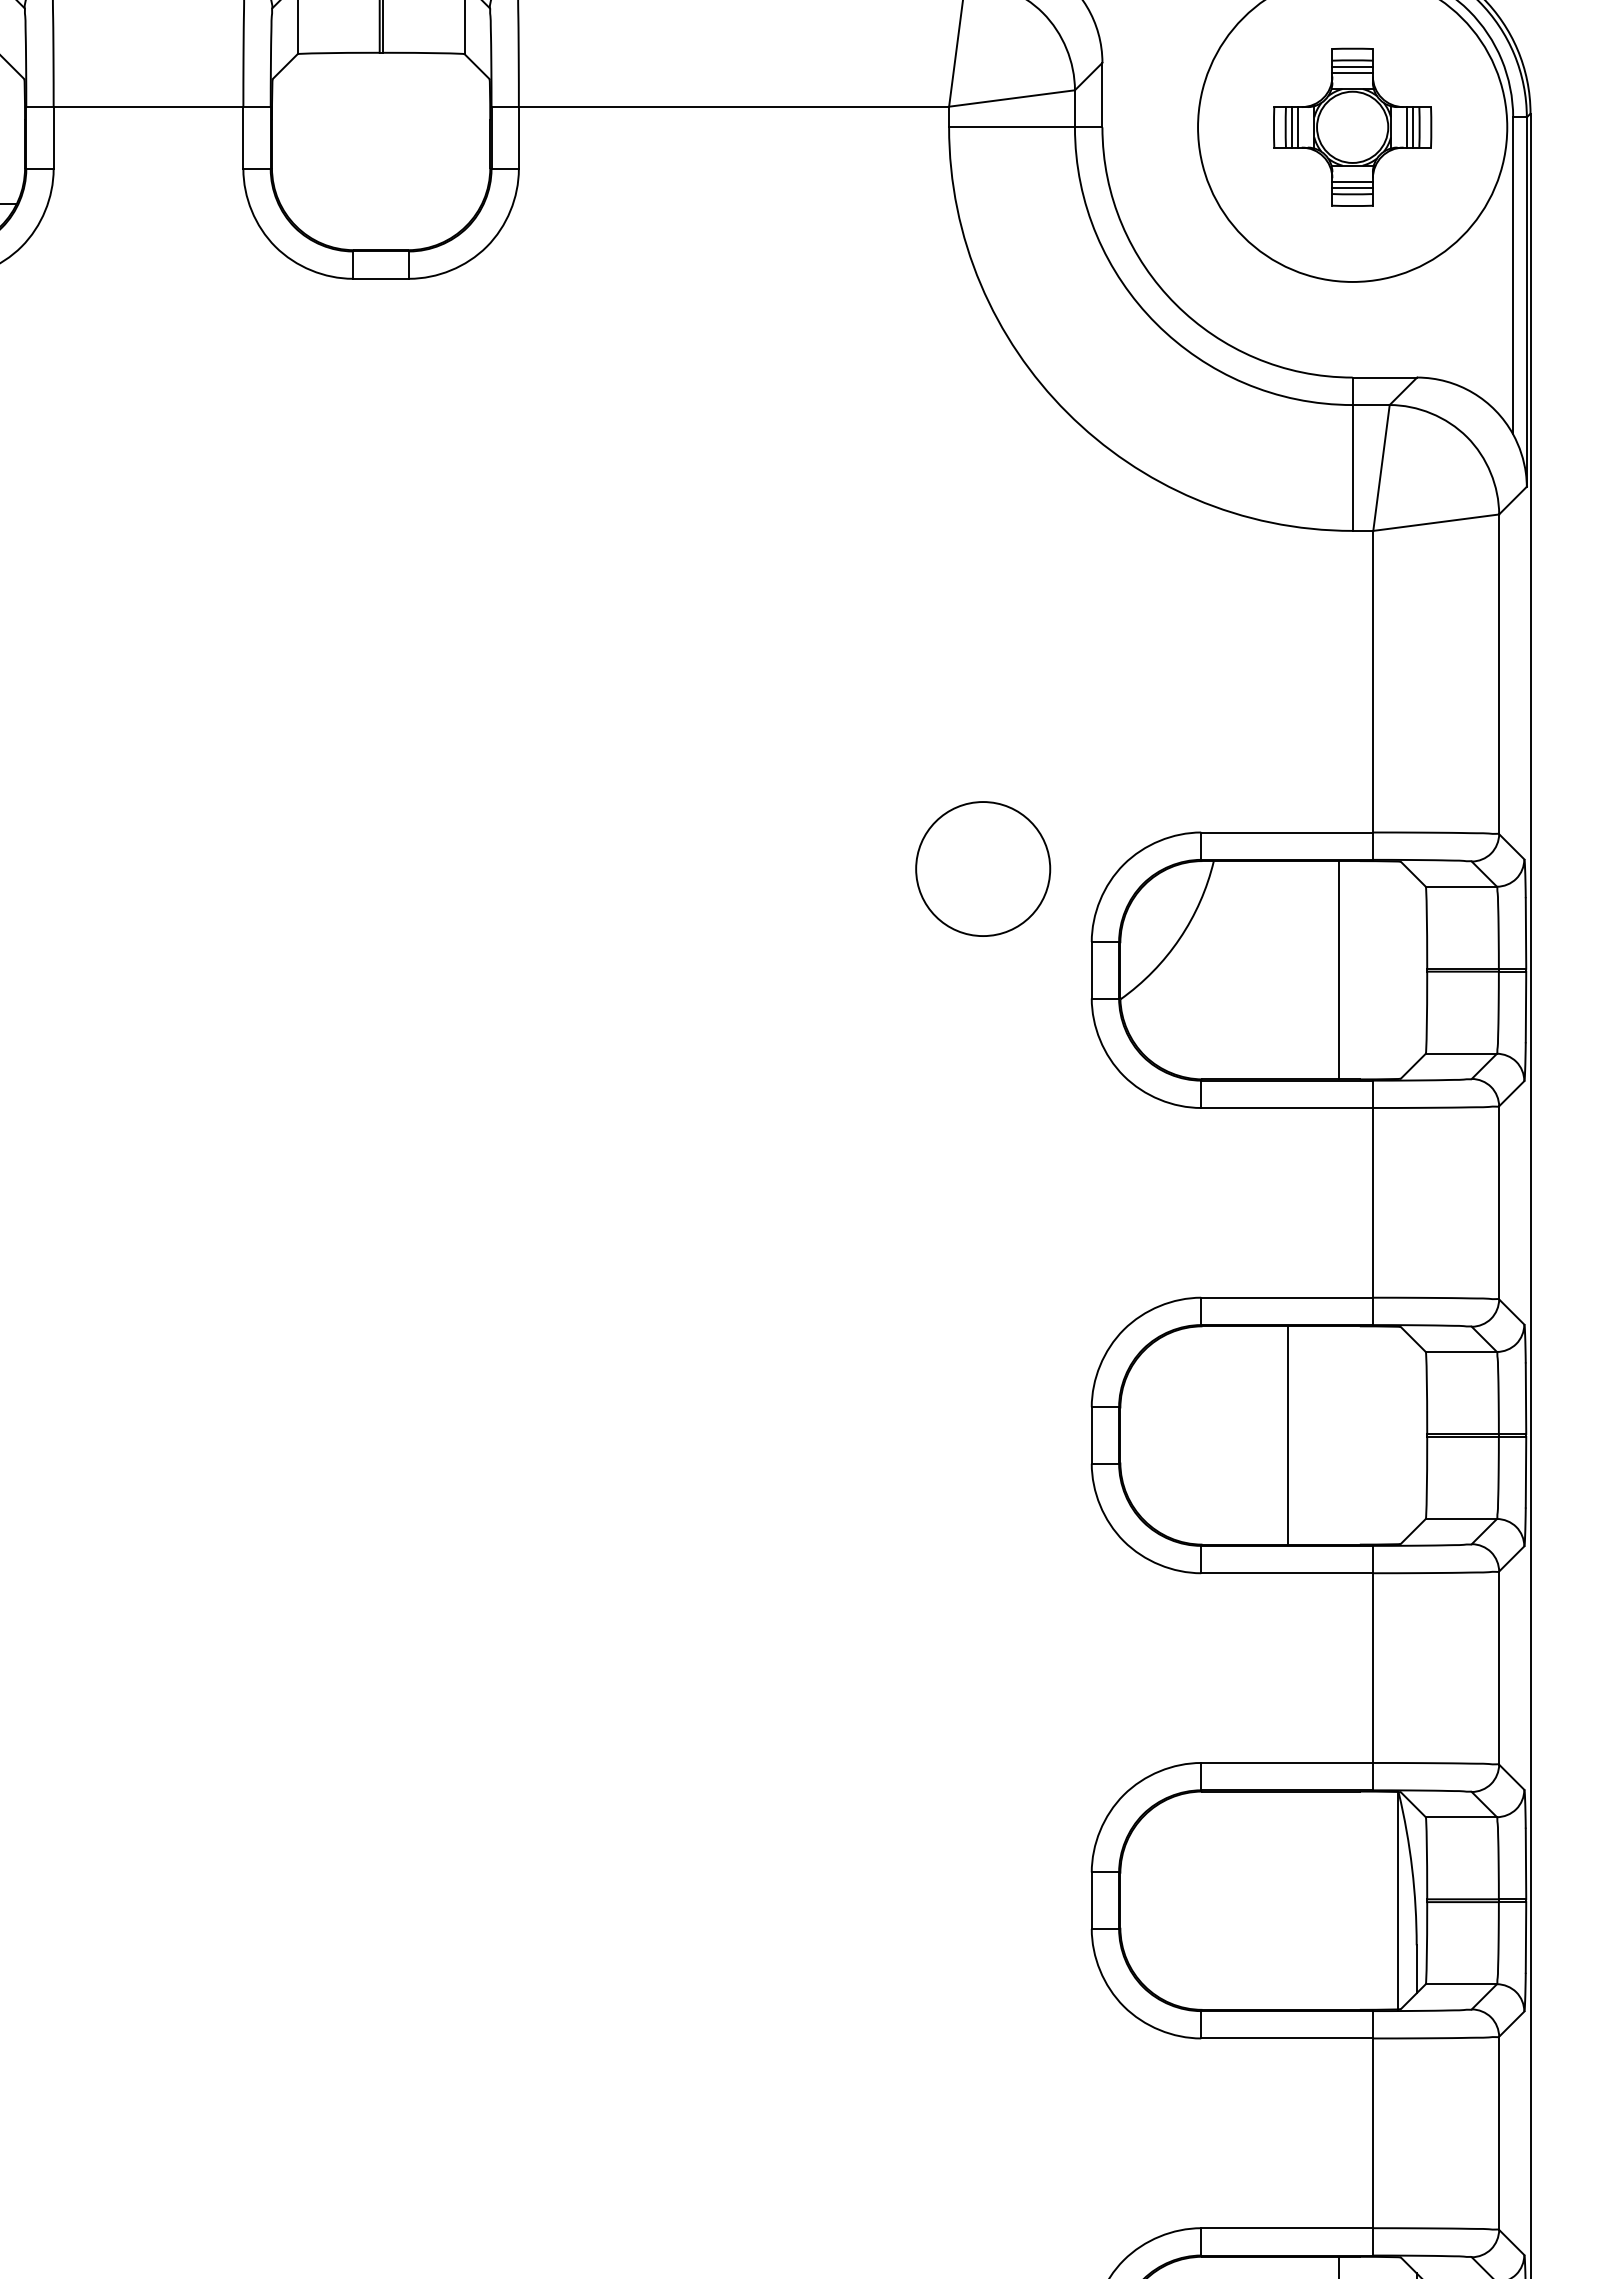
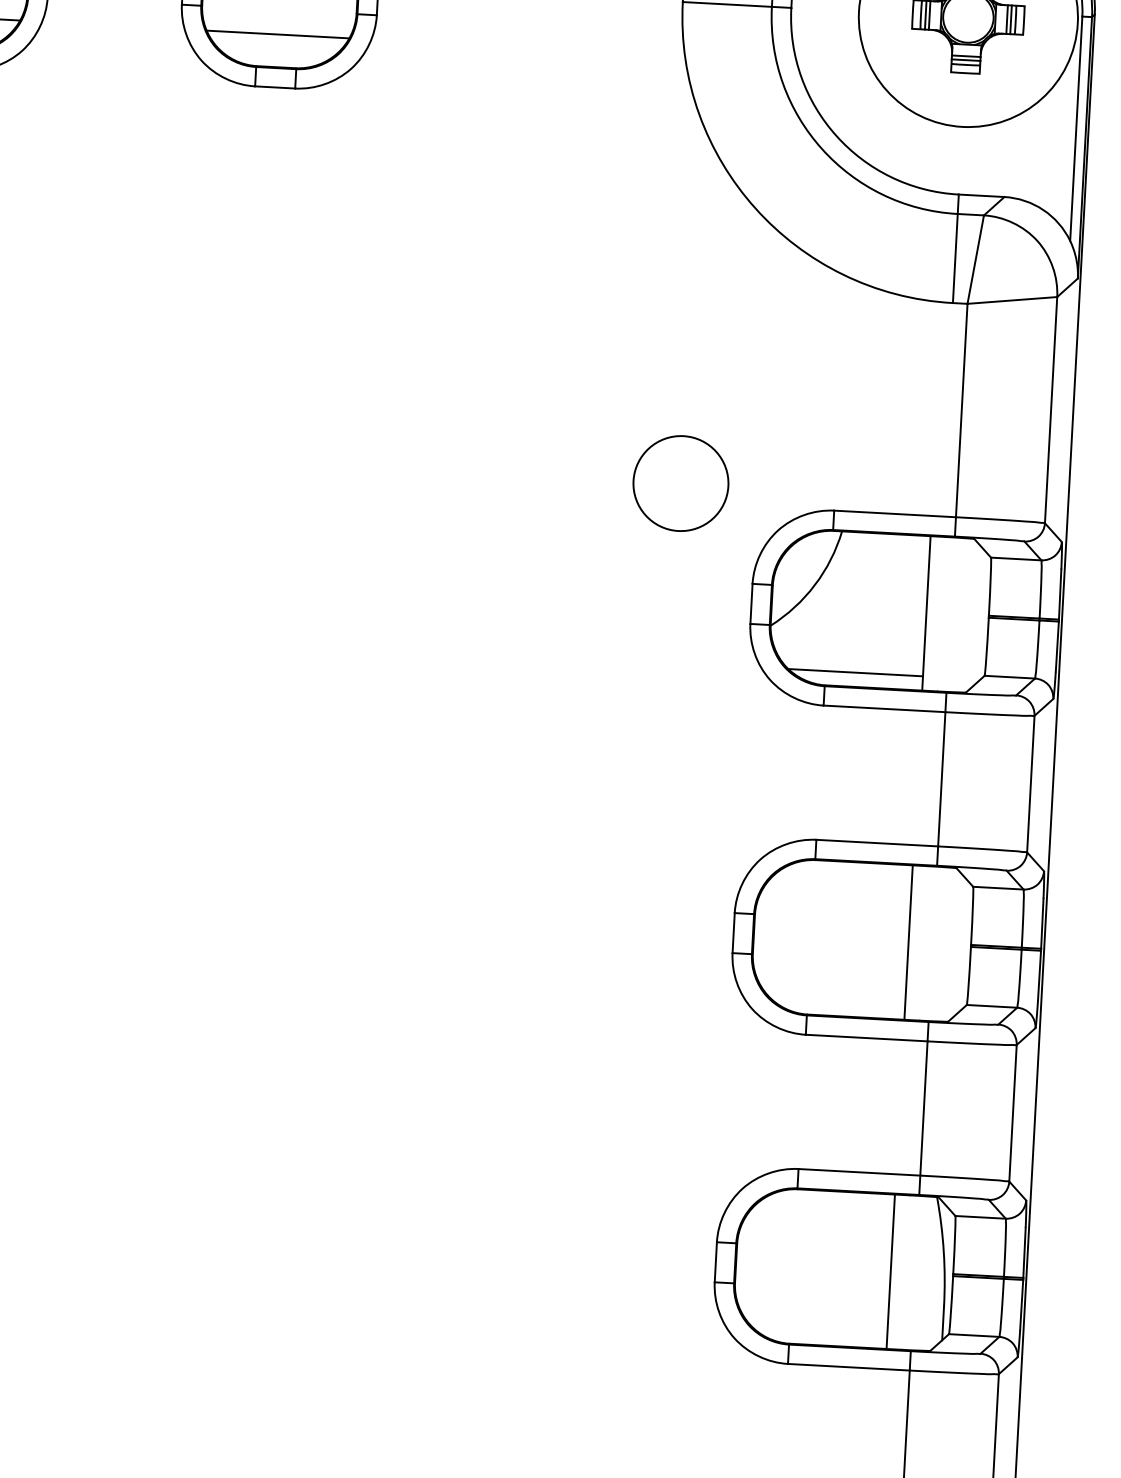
line: (380, 203) -> (277, 34), added
circle: (983, 868) -> (681, 483), moved
line: (1243, 1059) -> (855, 672), added
line: (1287, 1435) -> (908, 942), moved
line: (1397, 1900) -> (890, 1271), moved

